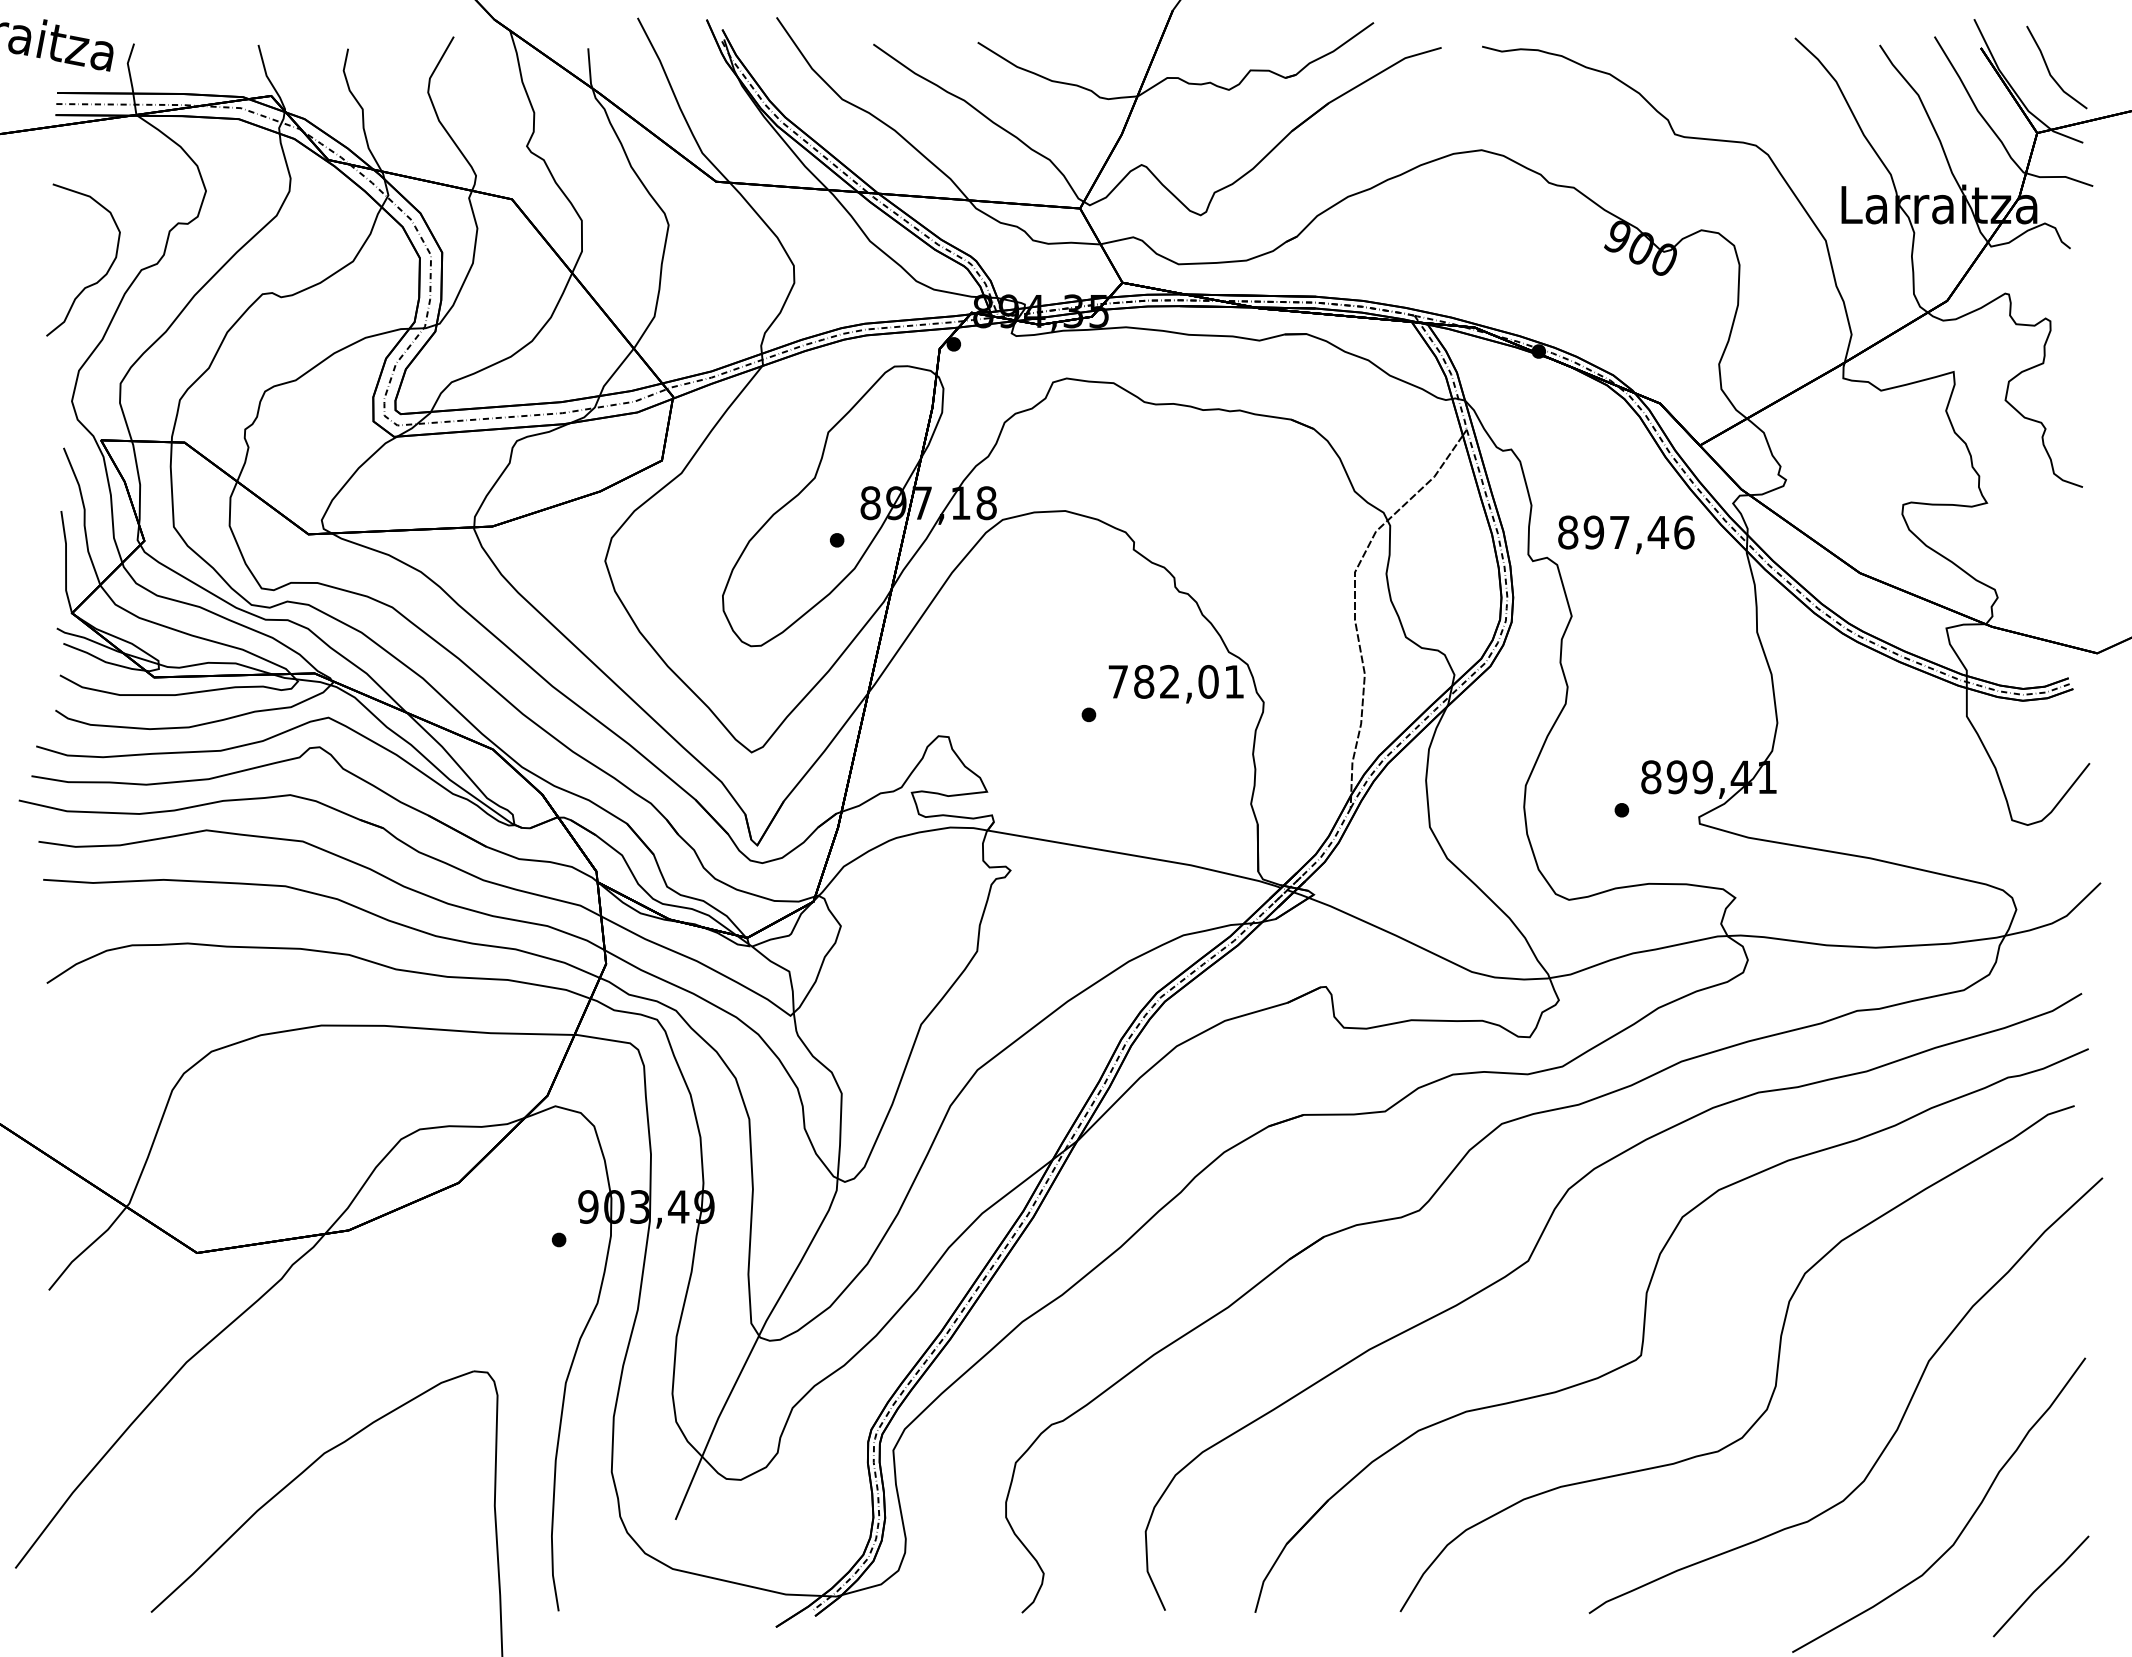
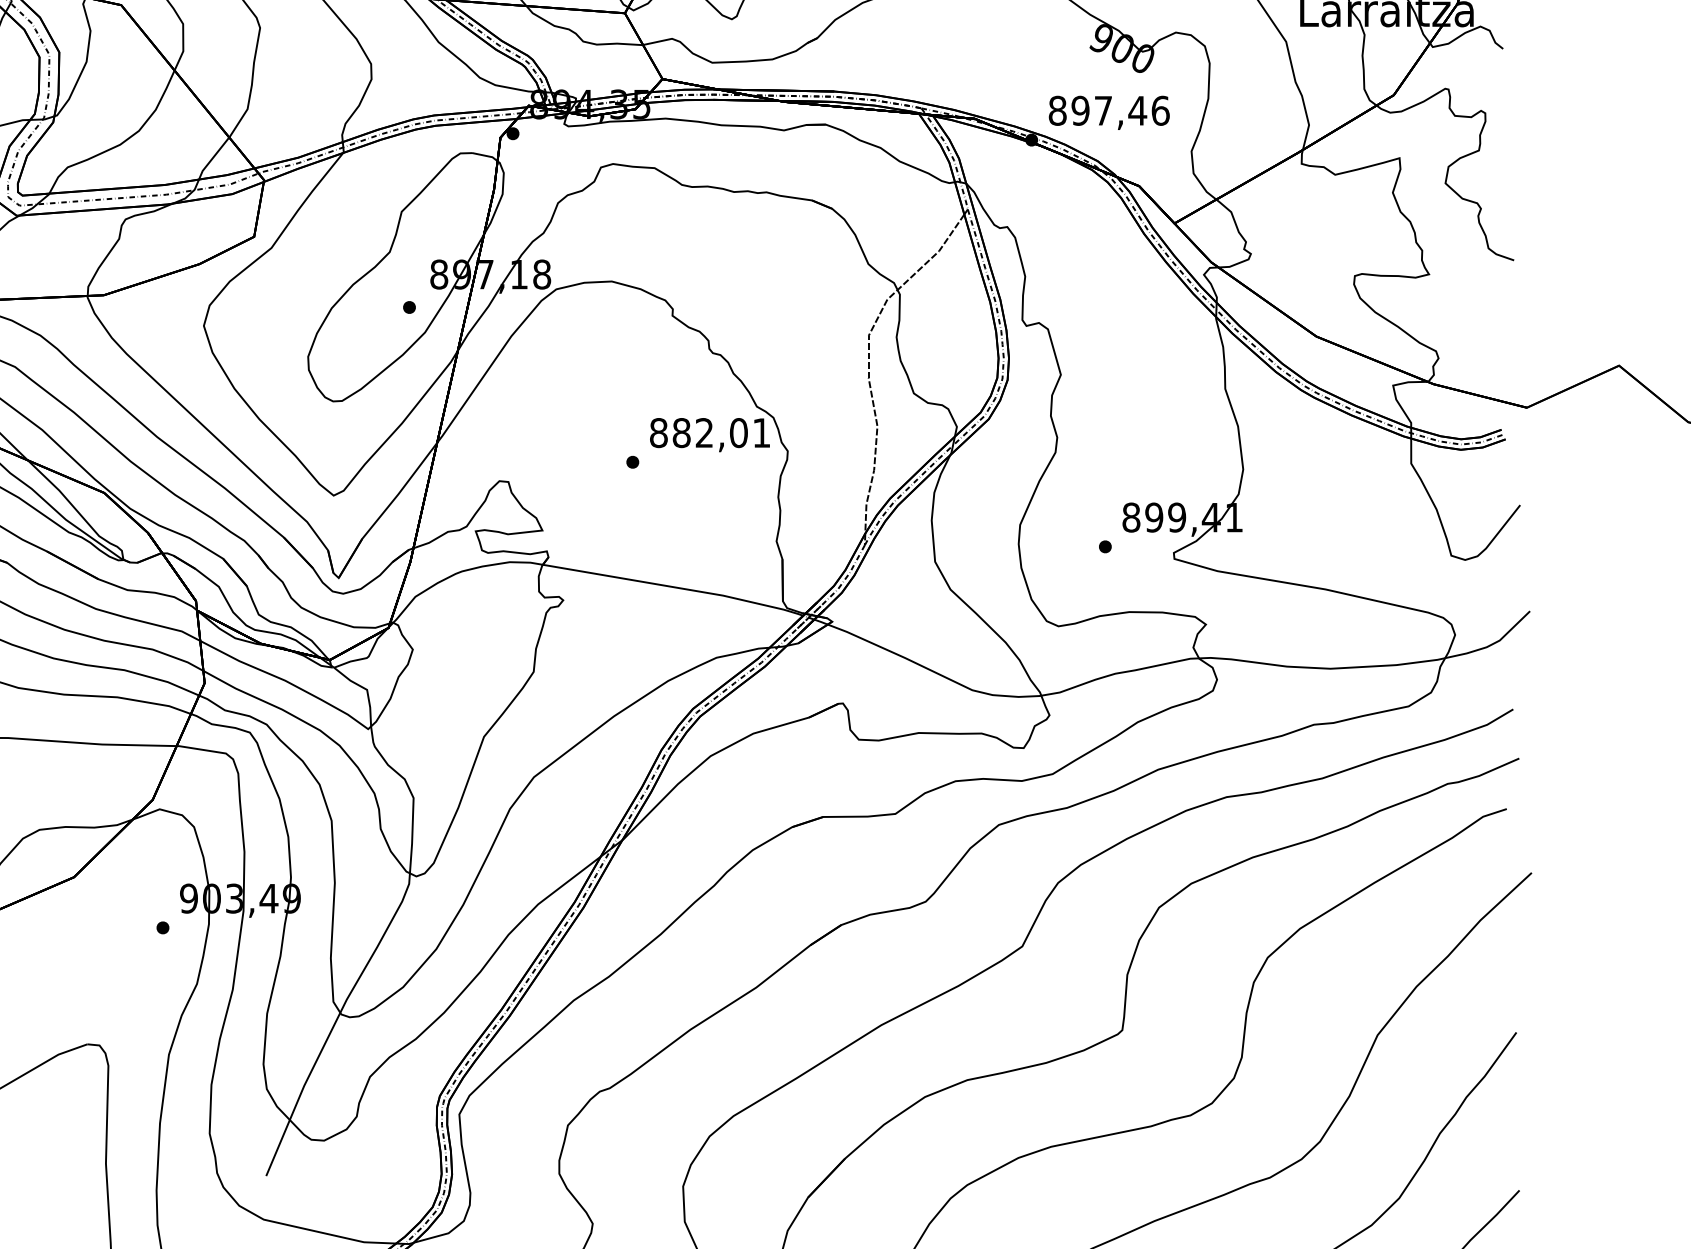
text: (1626, 534) -> (1109, 112), moved
text: (1118, 681) -> (659, 432), 782,01 -> 882,01

